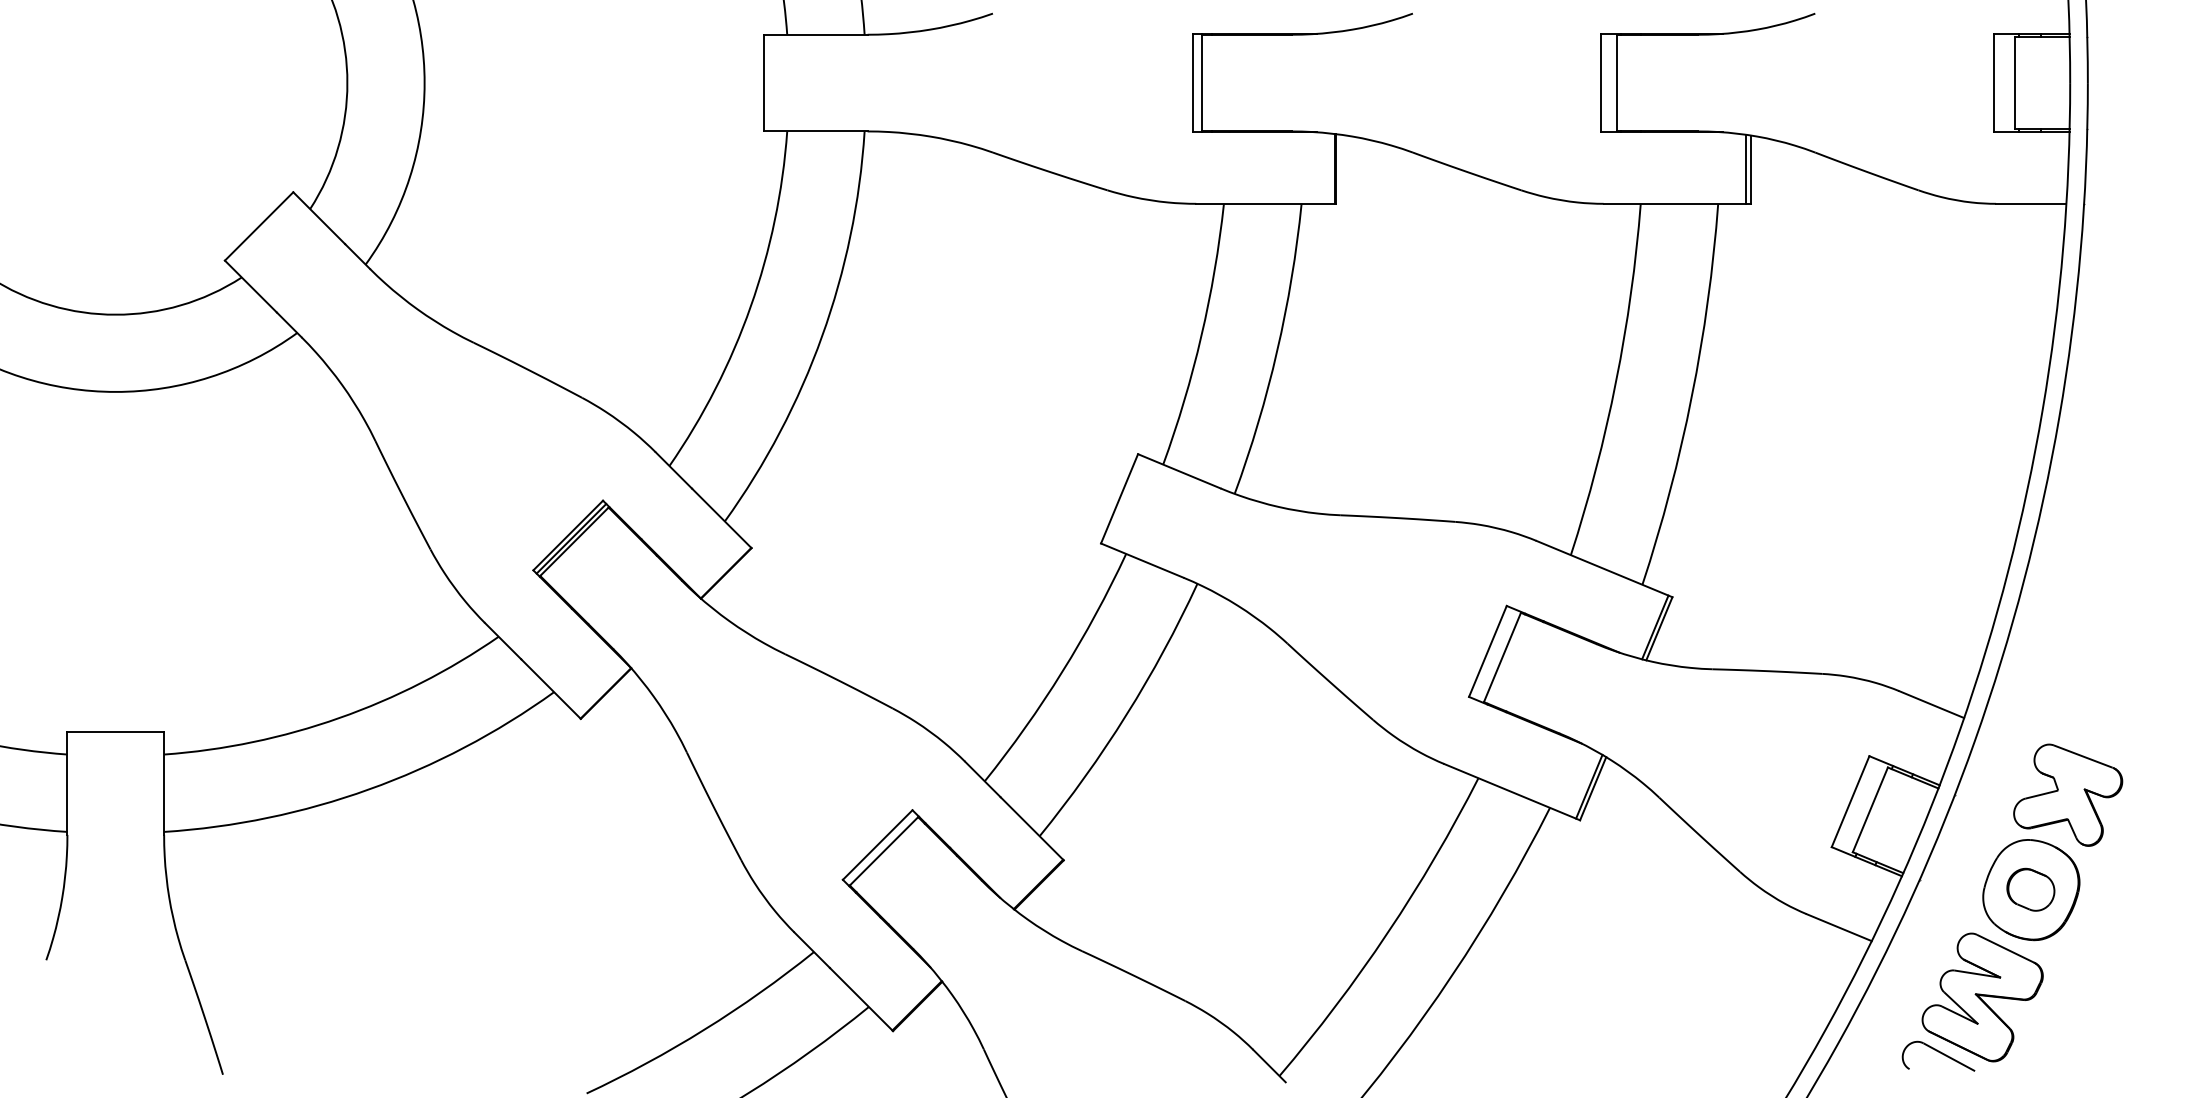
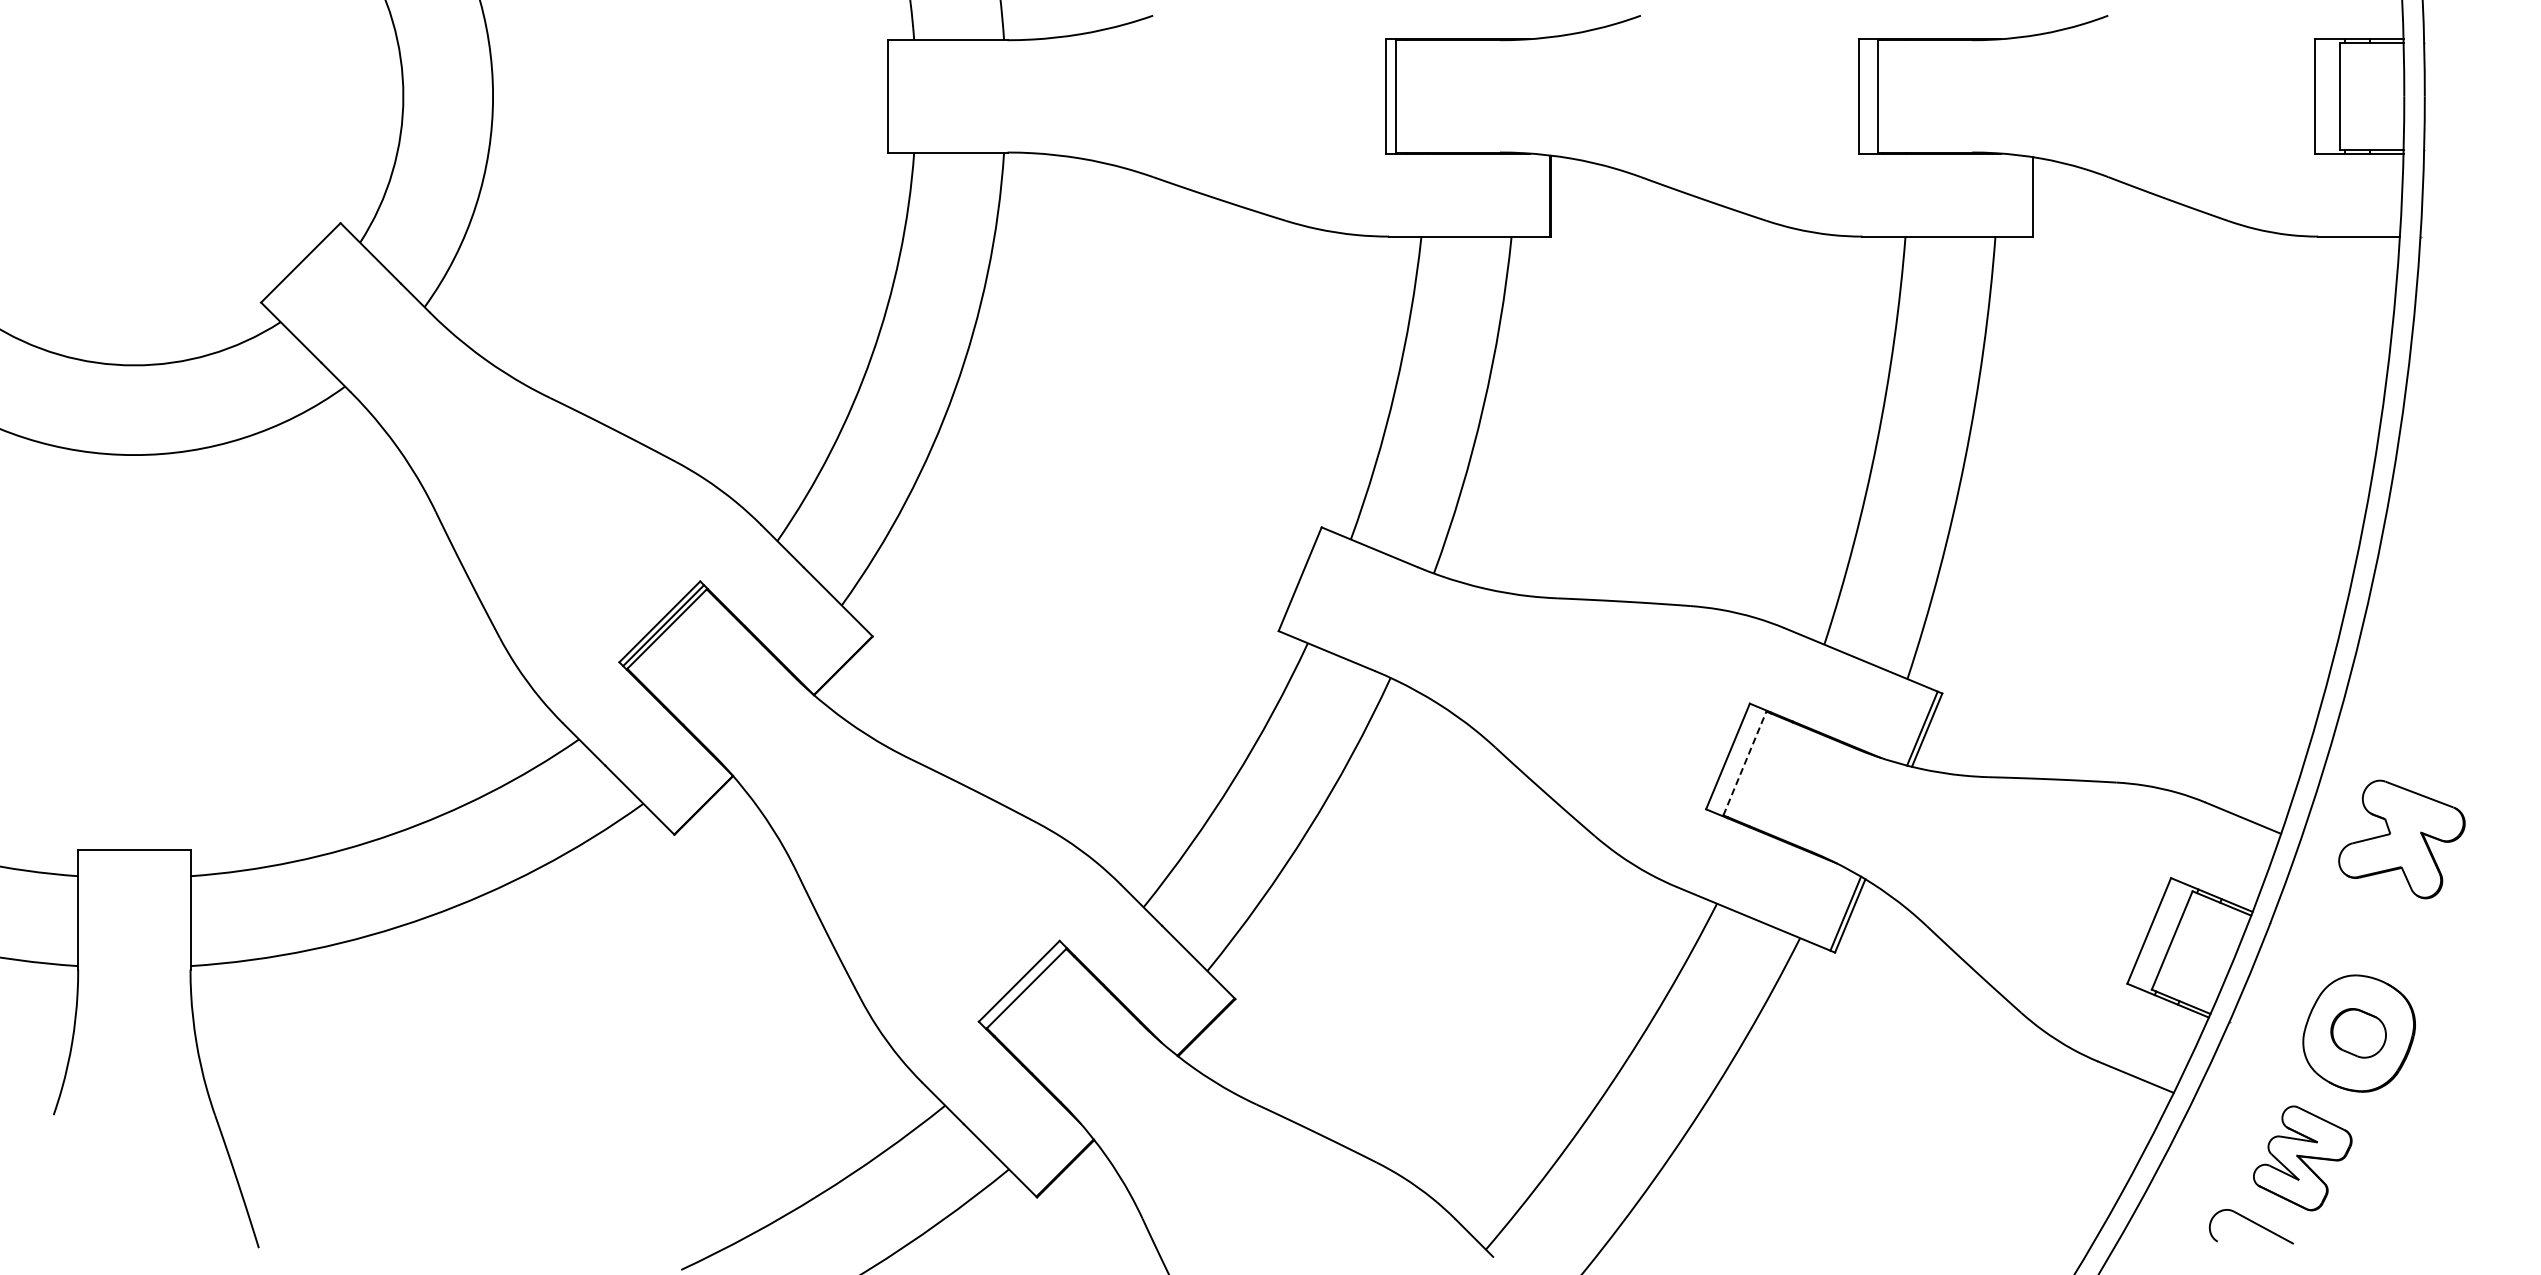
line: (1746, 169) -> (2028, 196), removed
line: (1502, 657) -> (1745, 763), solid -> dashed
part: (2067, 795) -> (2401, 839), moved
part: (1982, 997) -> (2302, 1158), size x0.7

